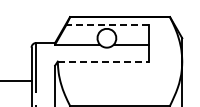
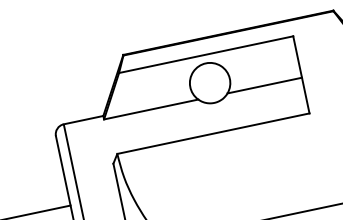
line: (107, 24) -> (205, 53), dashed -> solid
line: (103, 61) -> (213, 133), dashed -> solid

